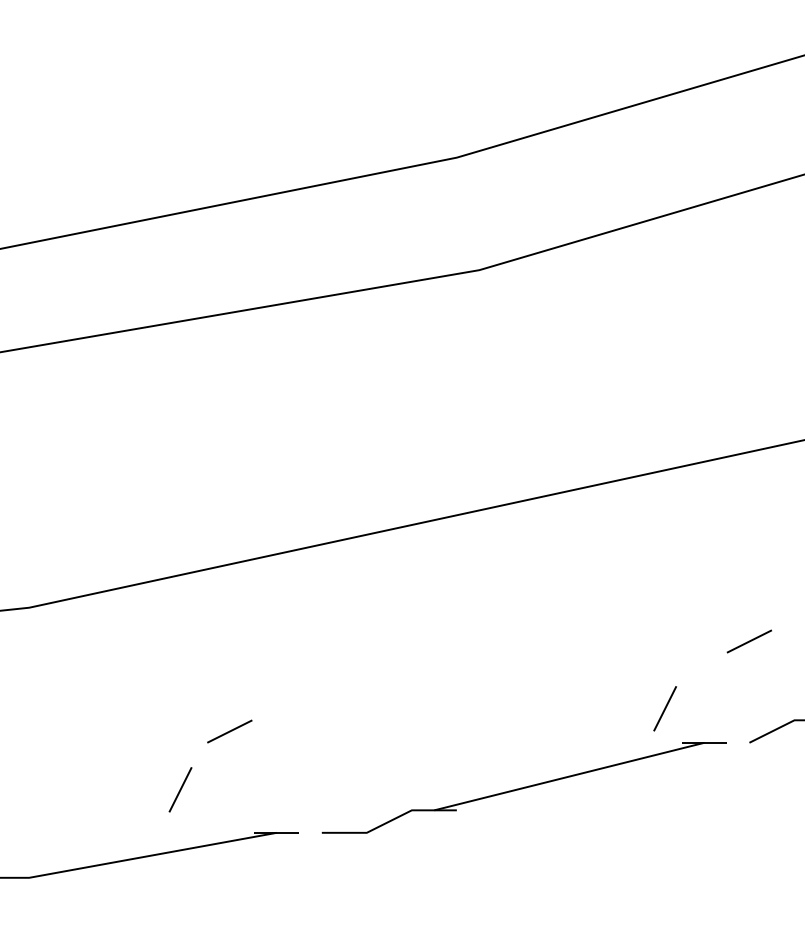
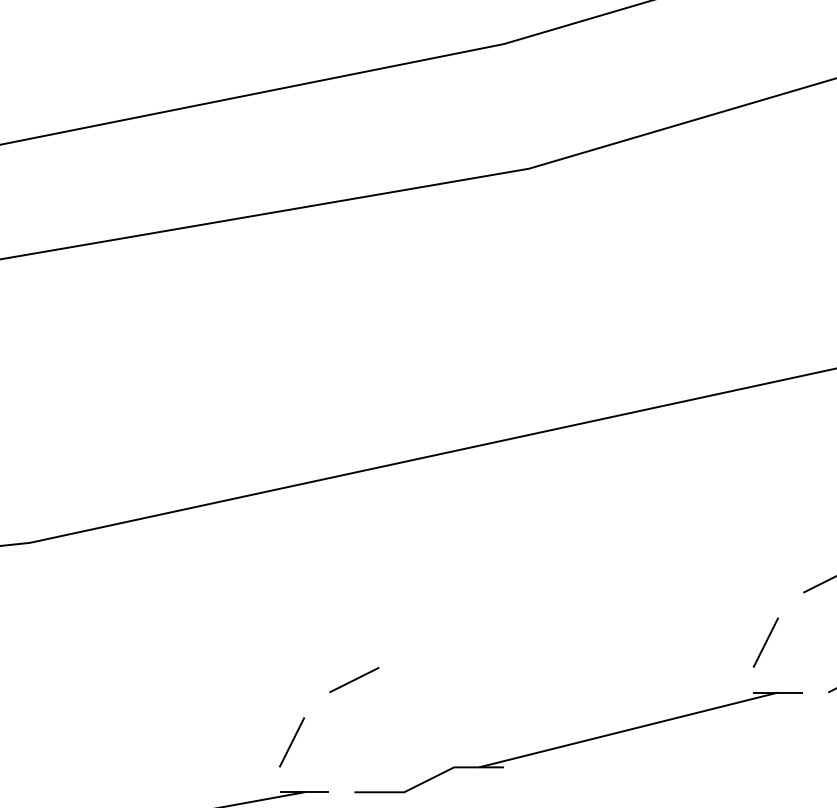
line: (664, 708) -> (765, 642), moved
line: (229, 731) -> (354, 679), moved
line: (180, 789) -> (291, 742), moved

